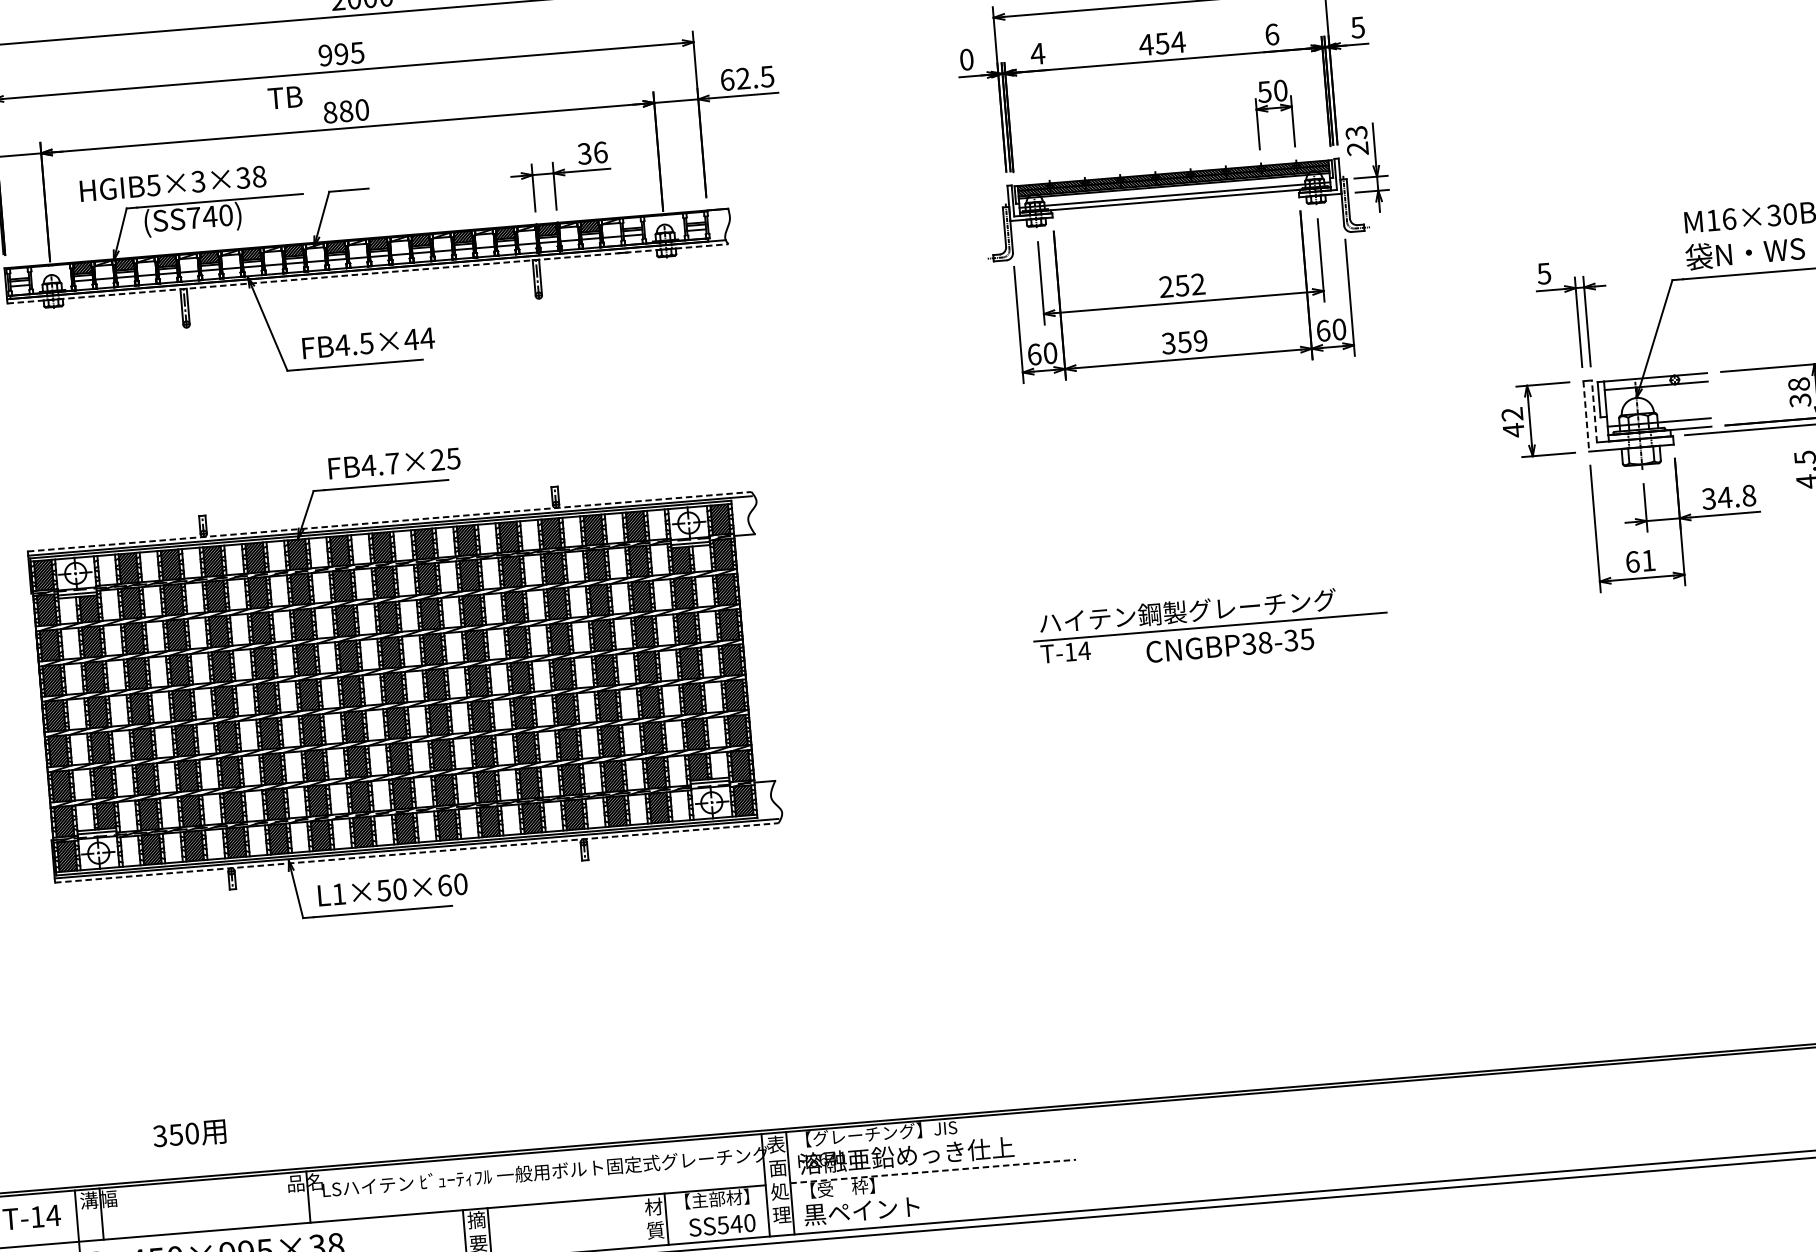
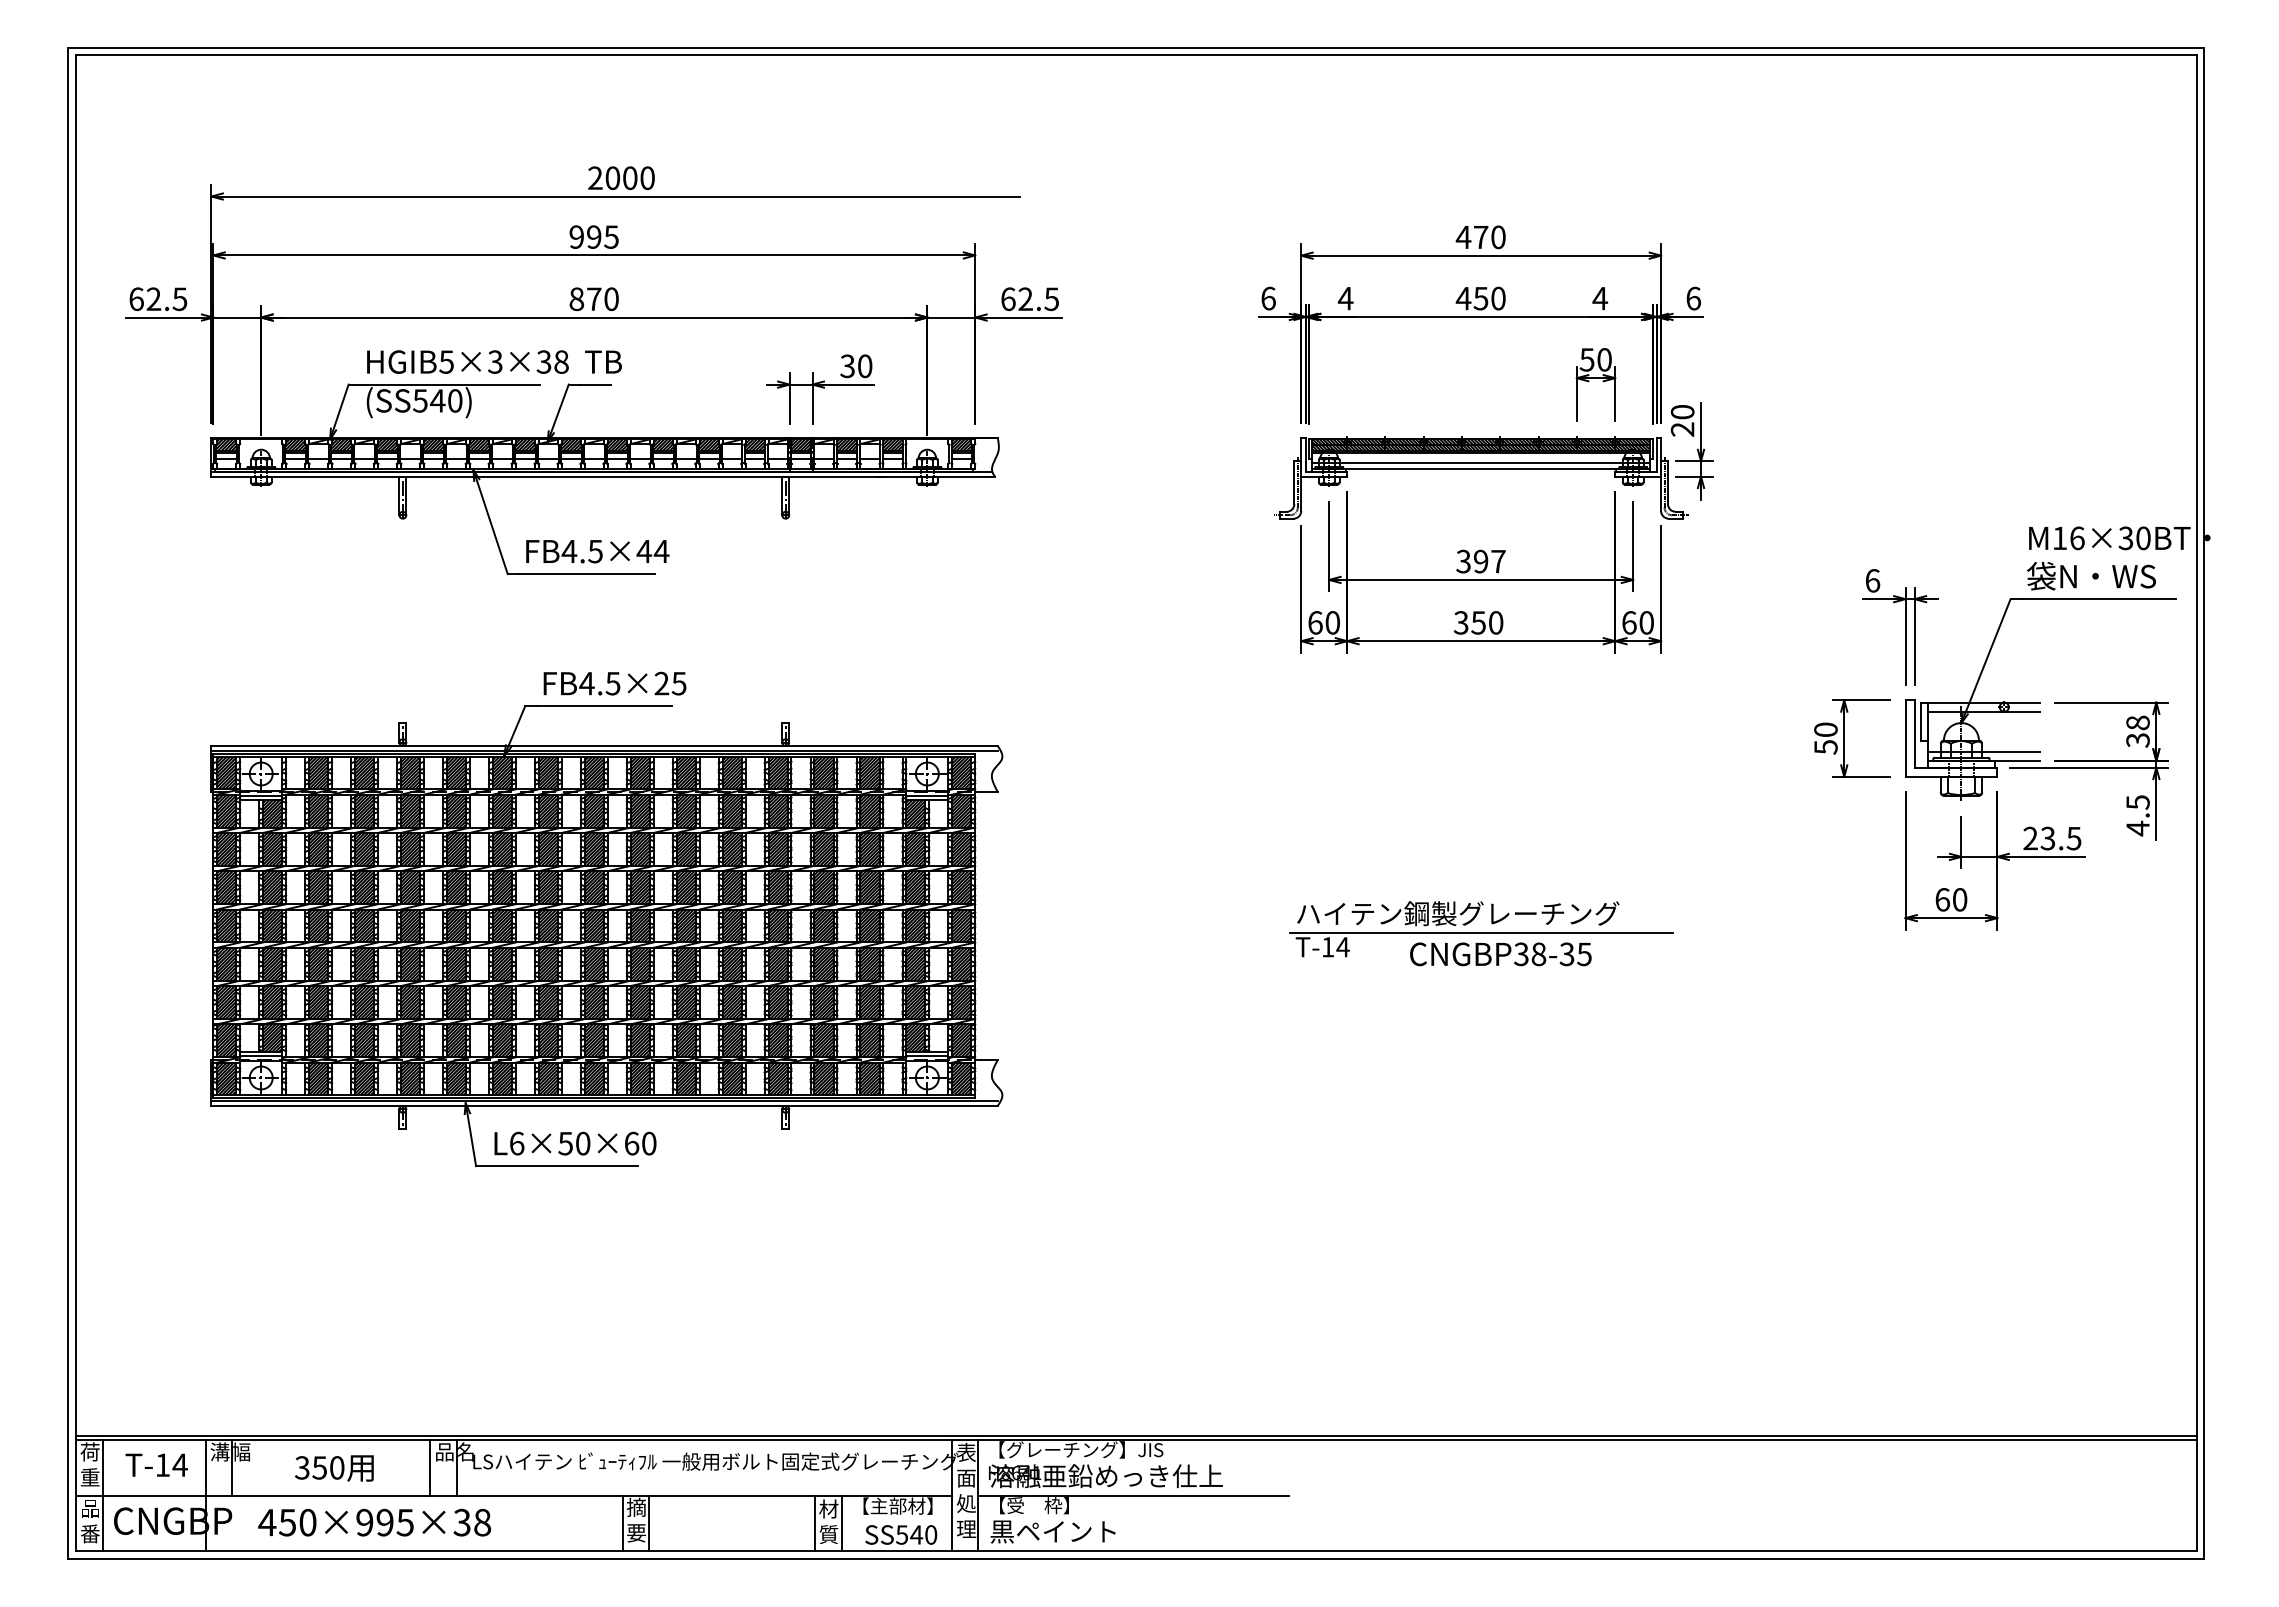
text: (1357, 27) -> (1693, 298), 5 -> 6
text: (1272, 34) -> (1600, 298), 6 -> 4
text: (1178, 42) -> (1498, 298), 454 -> 450
text: (966, 59) -> (1268, 298), 0 -> 6
text: (285, 97) -> (603, 361), moved
text: (346, 111) -> (594, 299), 880 -> 870
text: (1356, 133) -> (1682, 412), 23 -> 20
text: (601, 152) -> (865, 366), 36 -> 30
text: (172, 183) -> (467, 361), moved
text: (194, 217) -> (420, 400), (SS740) -> (SS540)
hatch: (695, 217) -> (961, 444), added
hatch: (631, 222) -> (892, 444), added
hatch: (18, 272) -> (226, 444), added
line: (368, 273) -> (603, 476), dashed -> solid
text: (1543, 273) -> (1872, 580), 5 -> 6
text: (1181, 285) -> (1480, 561), 252 -> 397
text: (1201, 340) -> (1496, 622), 359 -> 350
line: (1594, 411) -> (1914, 733), dashed -> solid
line: (1586, 417) -> (1905, 739), dashed -> solid
text: (1512, 422) -> (1825, 738), 42 -> 50
text: (392, 463) -> (612, 683), FB4.7×25 -> FB4.5×25
text: (1729, 497) -> (2052, 838), 34.8 -> 23.5
line: (390, 522) -> (605, 746), dashed -> solid
text: (1649, 560) -> (1960, 899), 61 -> 60
line: (417, 852) -> (605, 1105), dashed -> solid
text: (339, 894) -> (517, 1143), L1×50×60 -> L6×50×60
text: (189, 1134) -> (334, 1468), moved
line: (934, 1171) -> (1134, 1495), dashed -> solid
line: (284, 1198) -> (430, 1467), added
line: (641, 1221) -> (814, 1523), added

